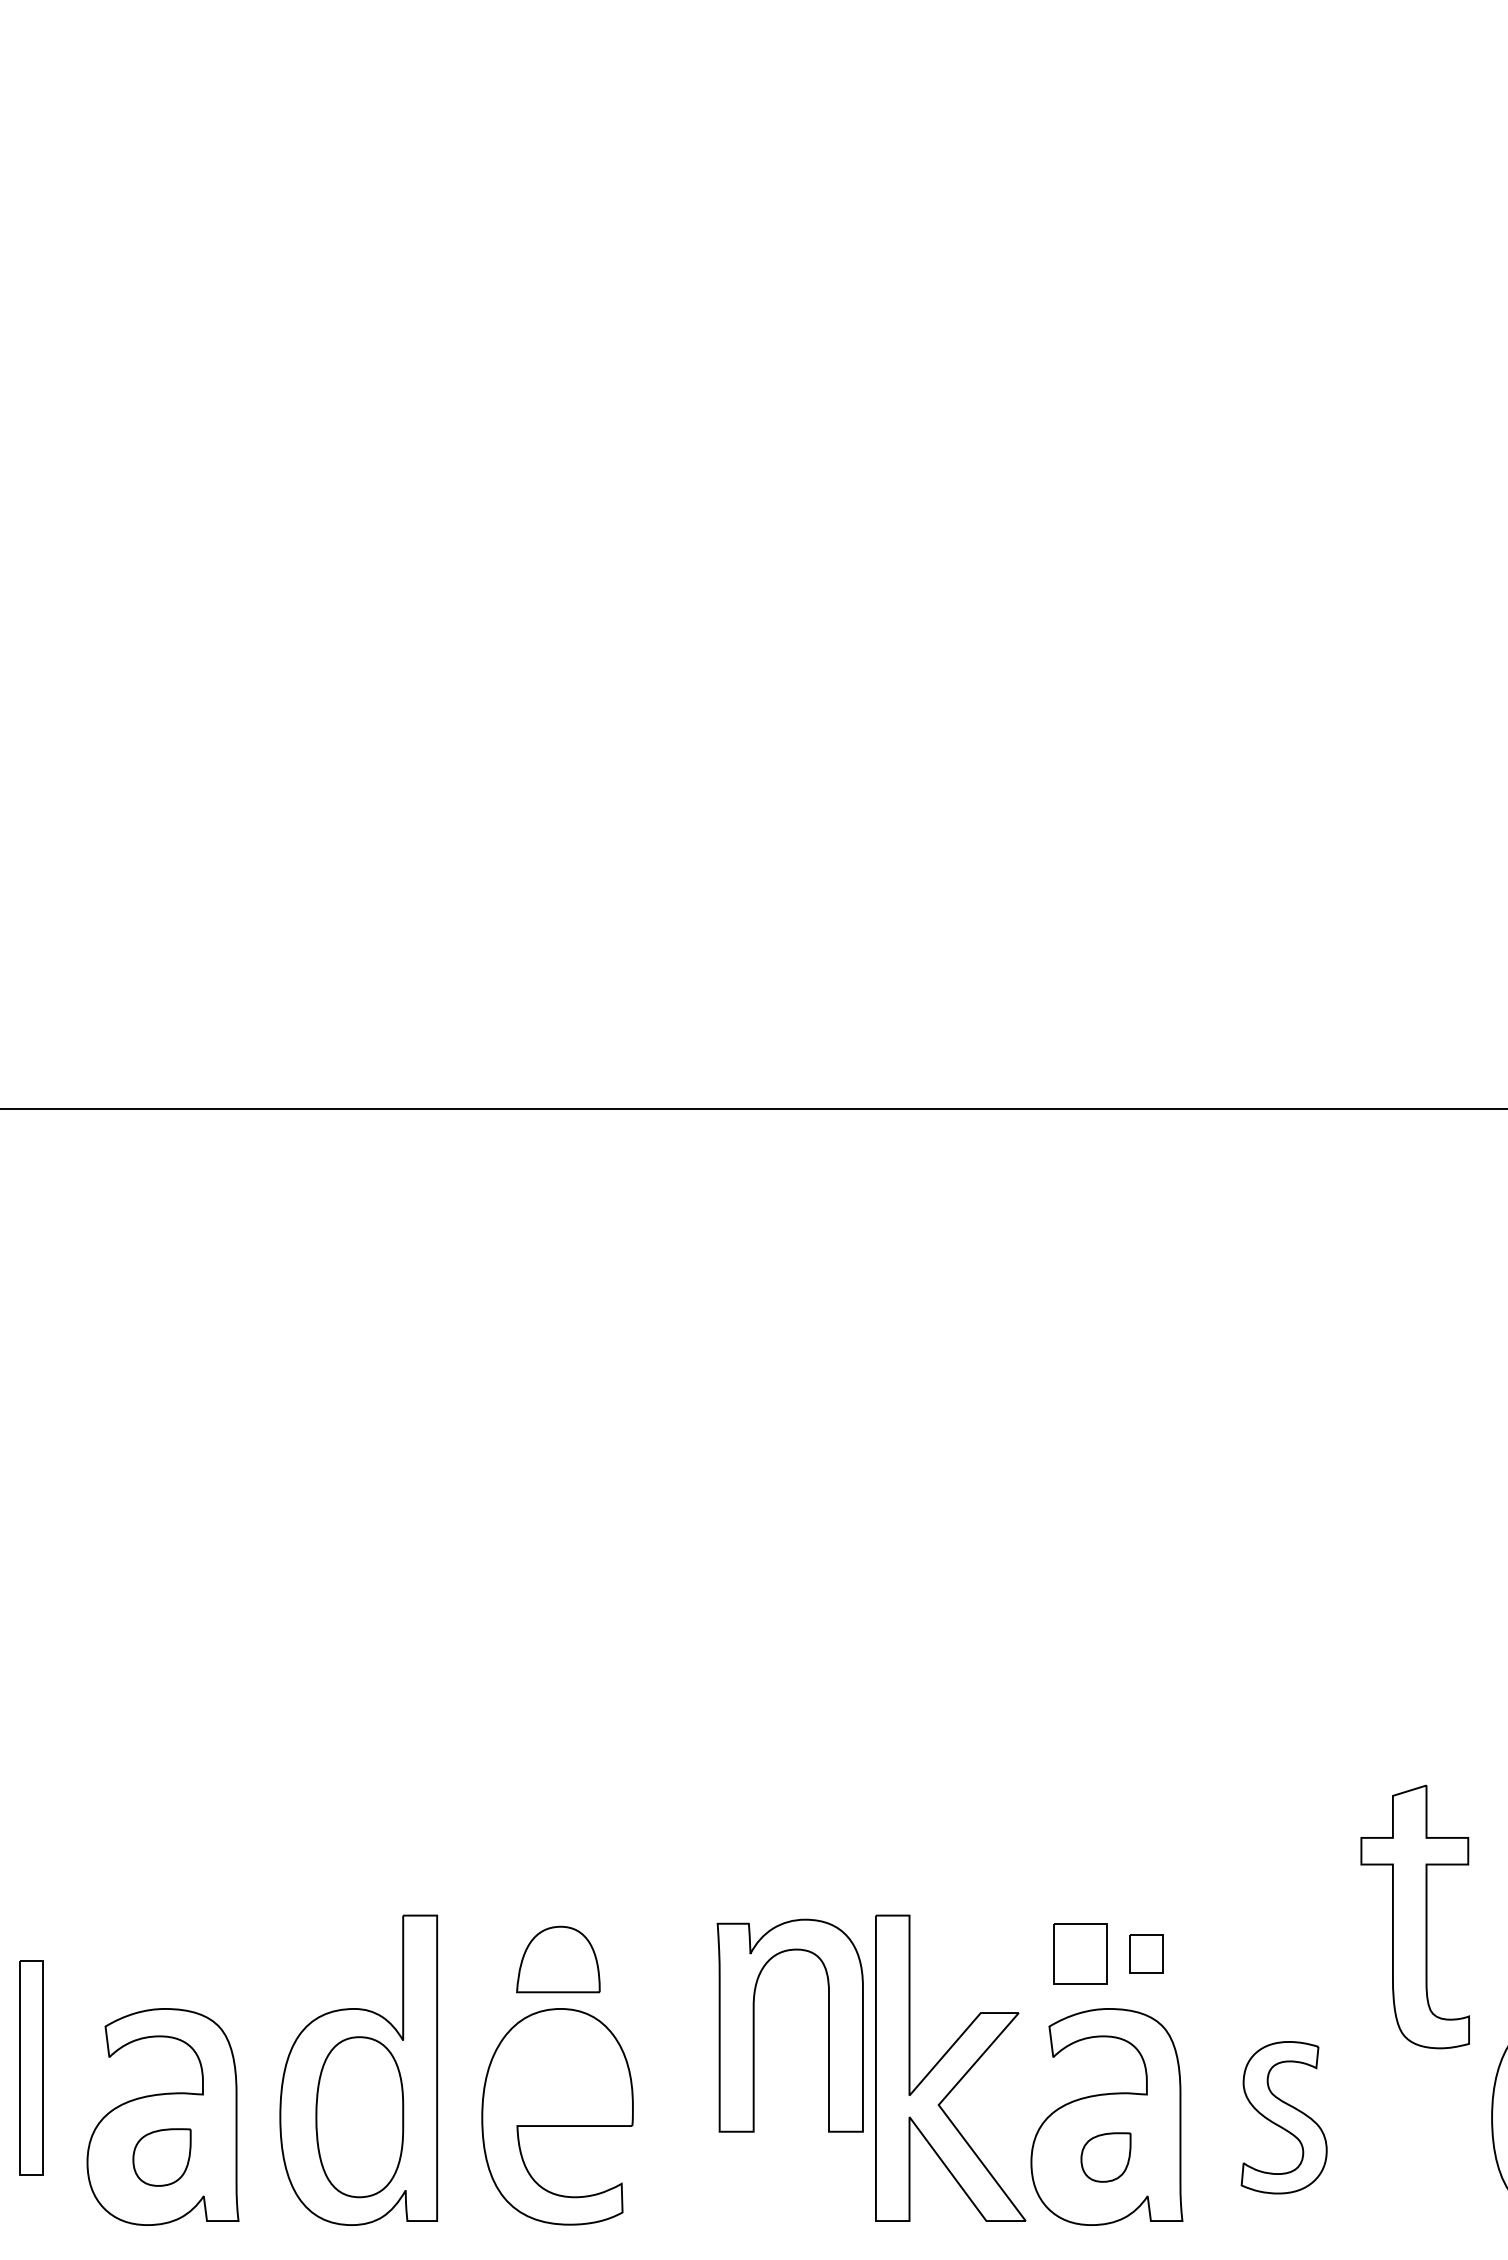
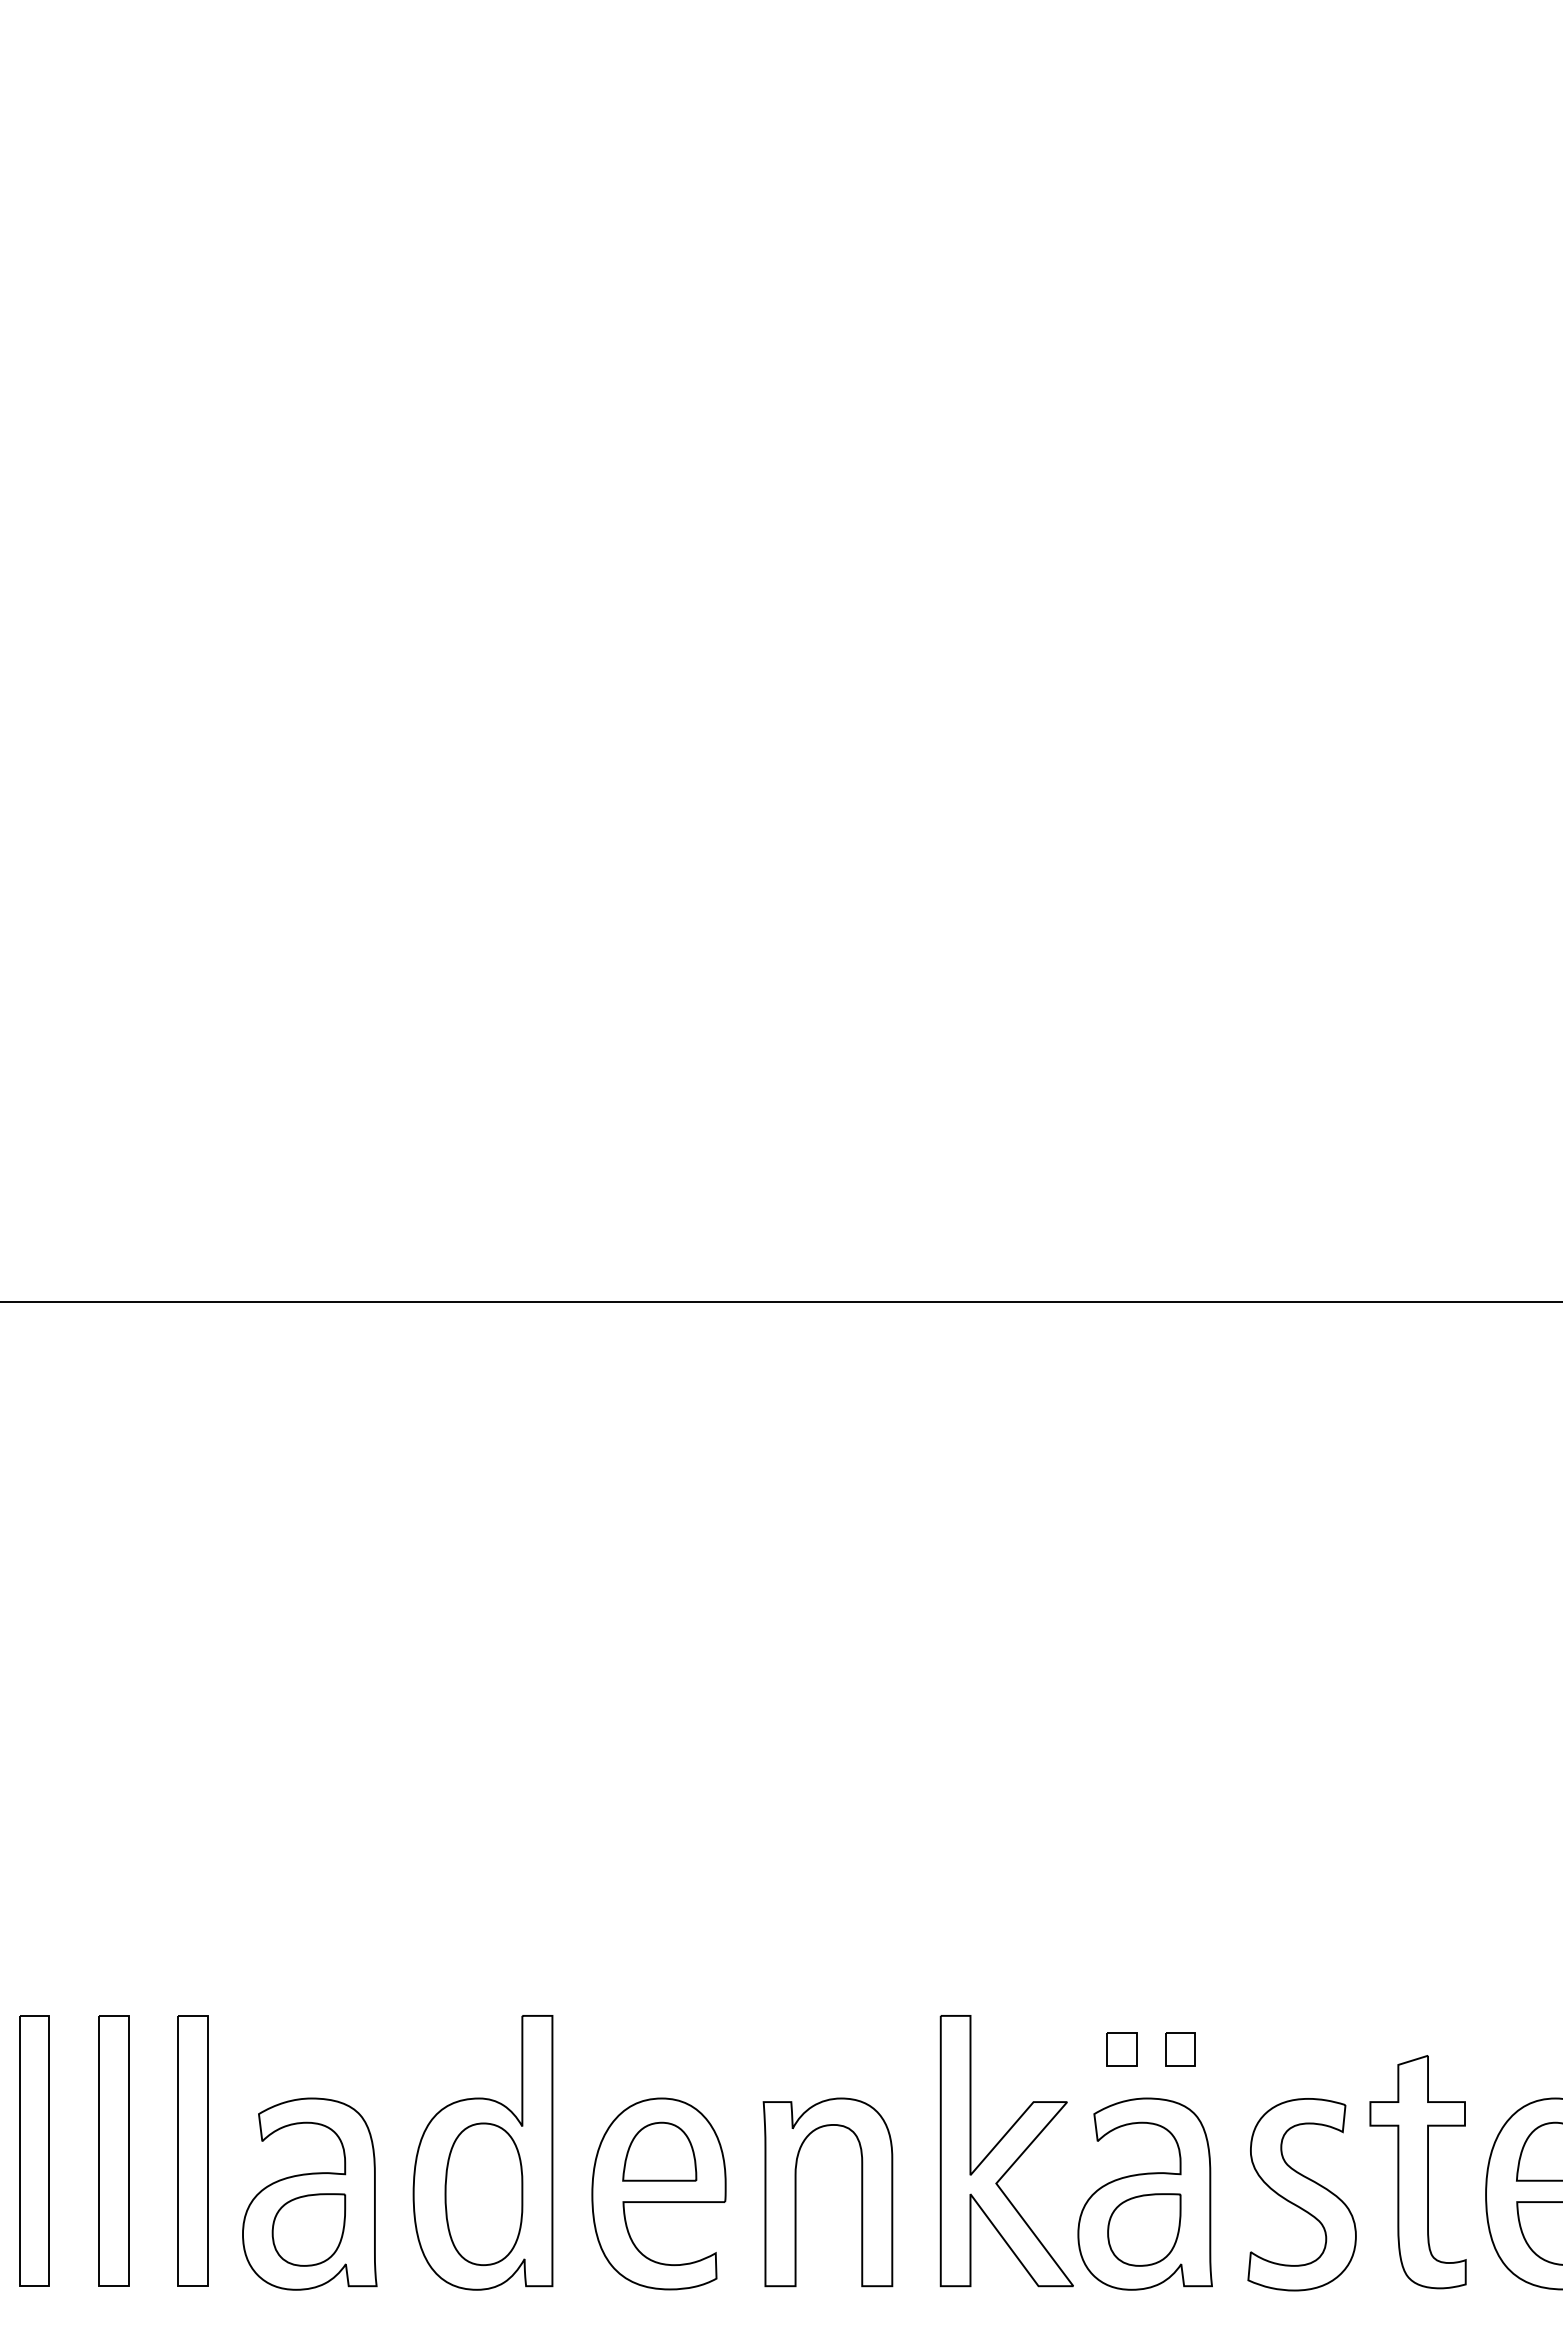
part: (1414, 1917) -> (1417, 2172), moved
part: (1080, 1953) -> (1121, 2049), size x0.62
part: (558, 1959) -> (659, 2151), moved
part: (754, 2025) -> (796, 2192), moved
part: (30, 2067) -> (192, 2150), size x1.43
part: (1283, 2117) -> (1301, 2194), size x1.43
part: (161, 2156) -> (308, 2229), size x1.43
part: (1106, 2156) -> (1144, 2229), size x1.67

